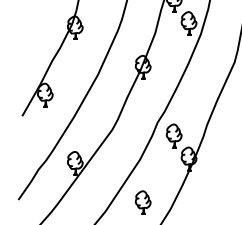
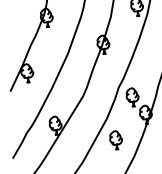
part: (142, 202) -> (115, 140), moved

